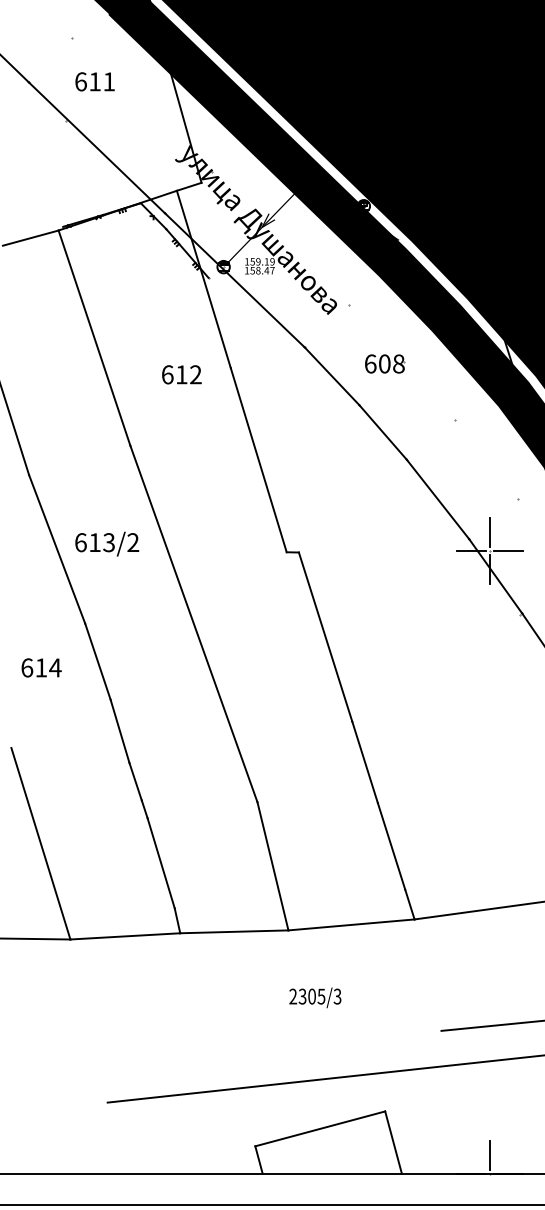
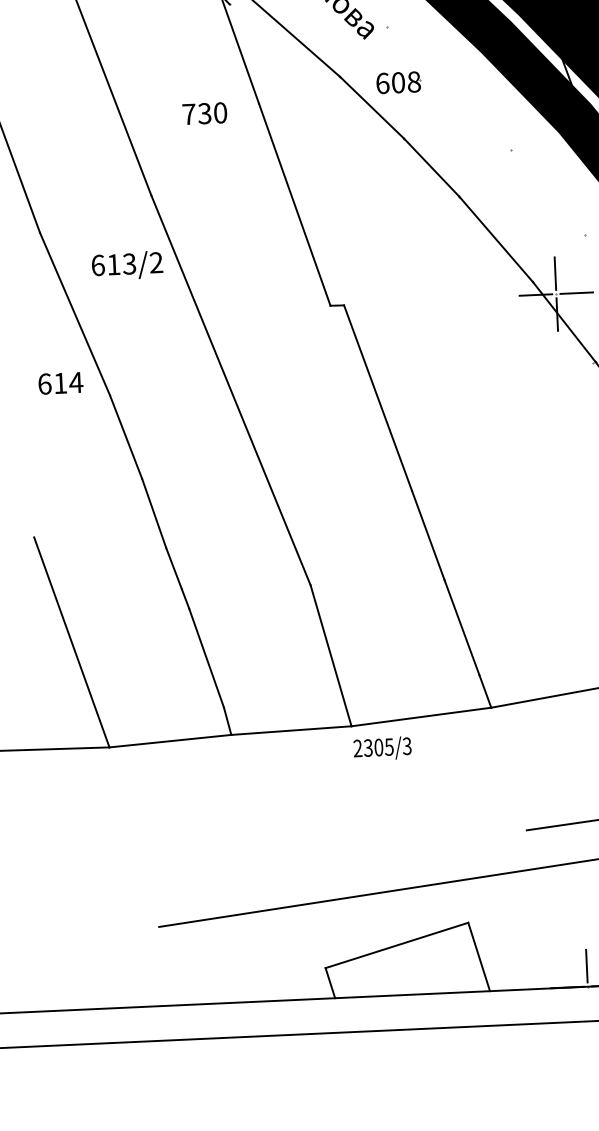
part: (385, 363) -> (399, 82), moved
text: (181, 374) -> (204, 113), 612 -> 730
text: (107, 543) -> (127, 265), moved
text: (41, 667) -> (60, 382), moved
text: (315, 997) -> (382, 748), moved

